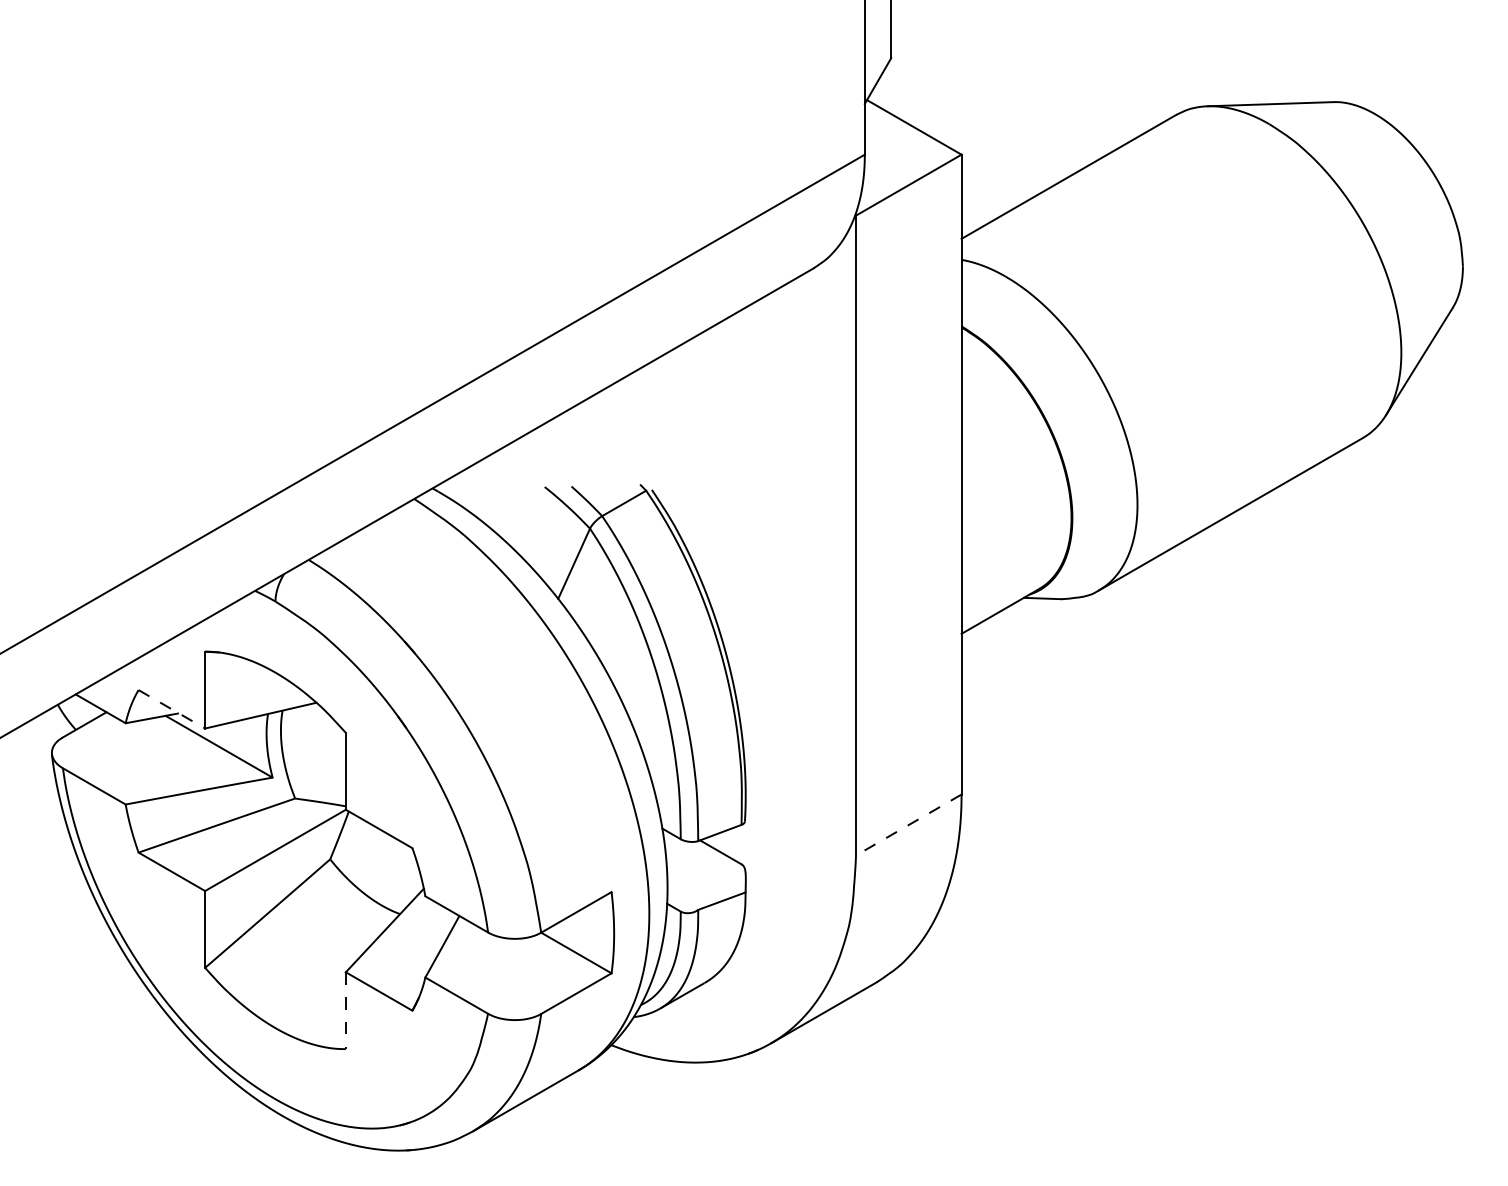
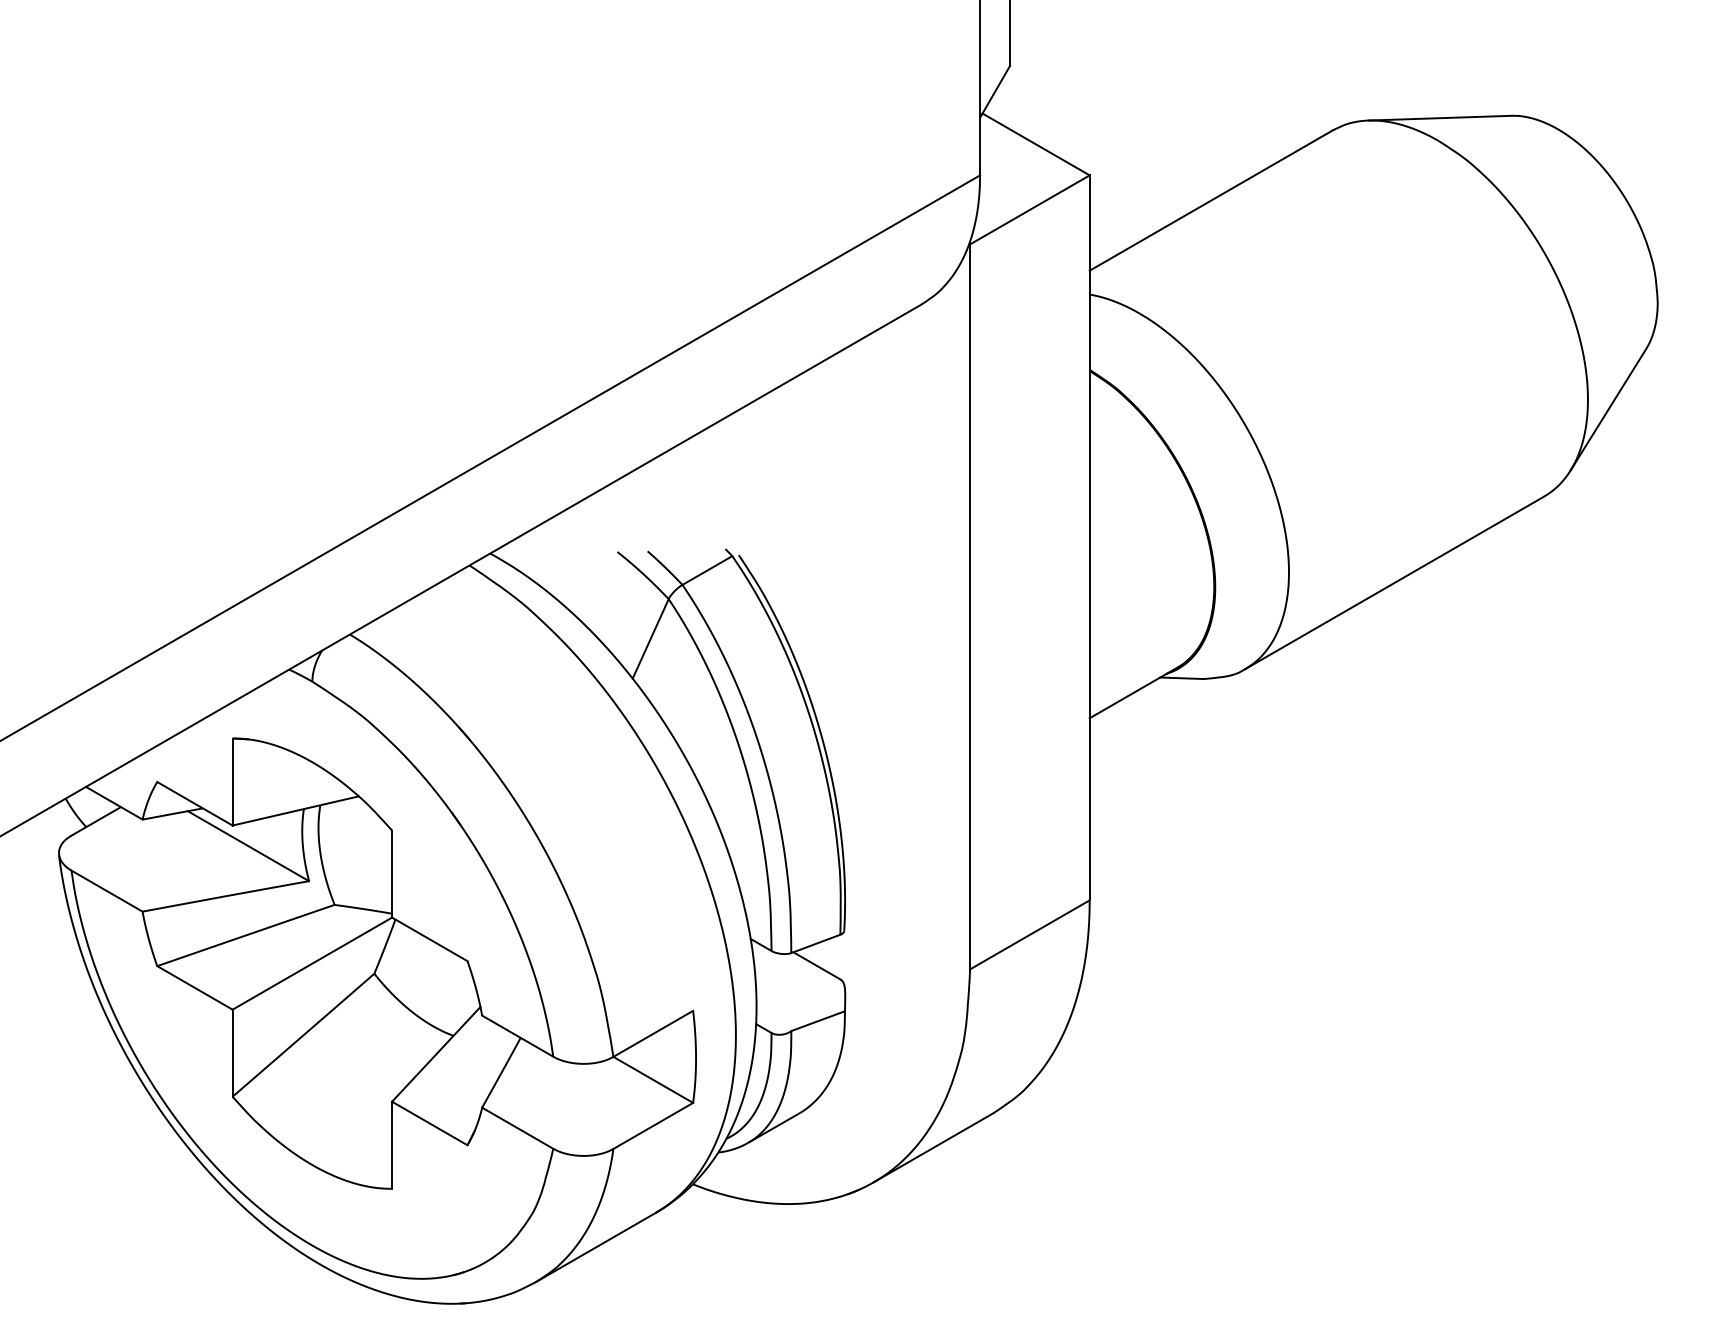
line: (171, 709) -> (194, 803), dashed -> solid
line: (908, 825) -> (1029, 935), dashed -> solid
line: (346, 1010) -> (392, 1145), dashed -> solid

